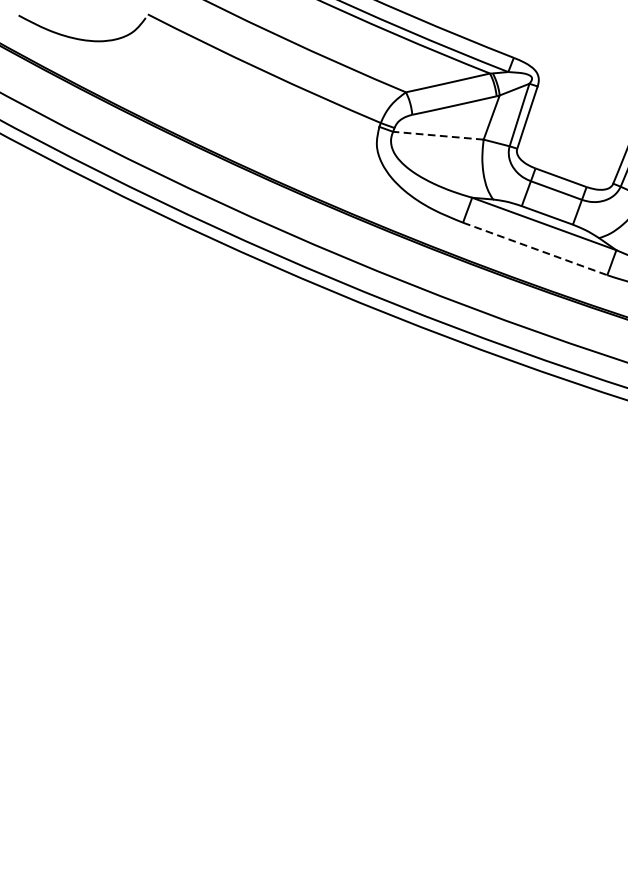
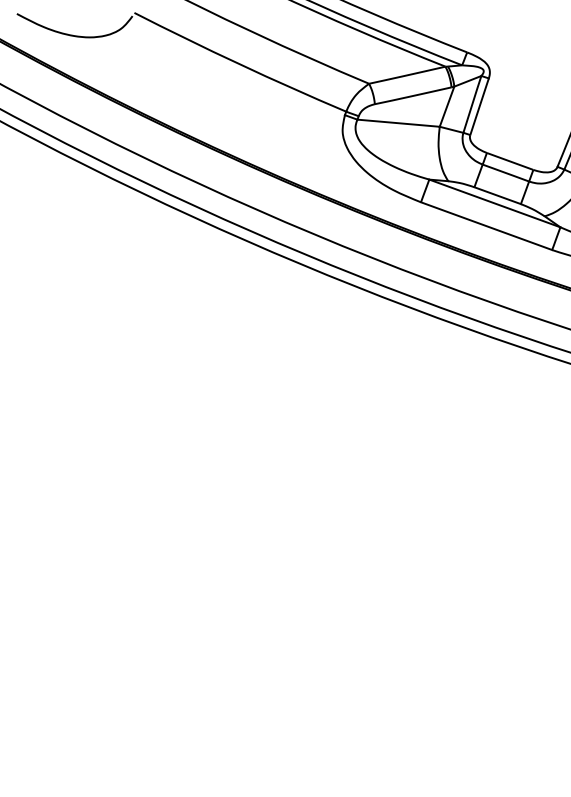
line: (438, 136) -> (398, 123), dashed -> solid
line: (535, 249) -> (486, 226), dashed -> solid

